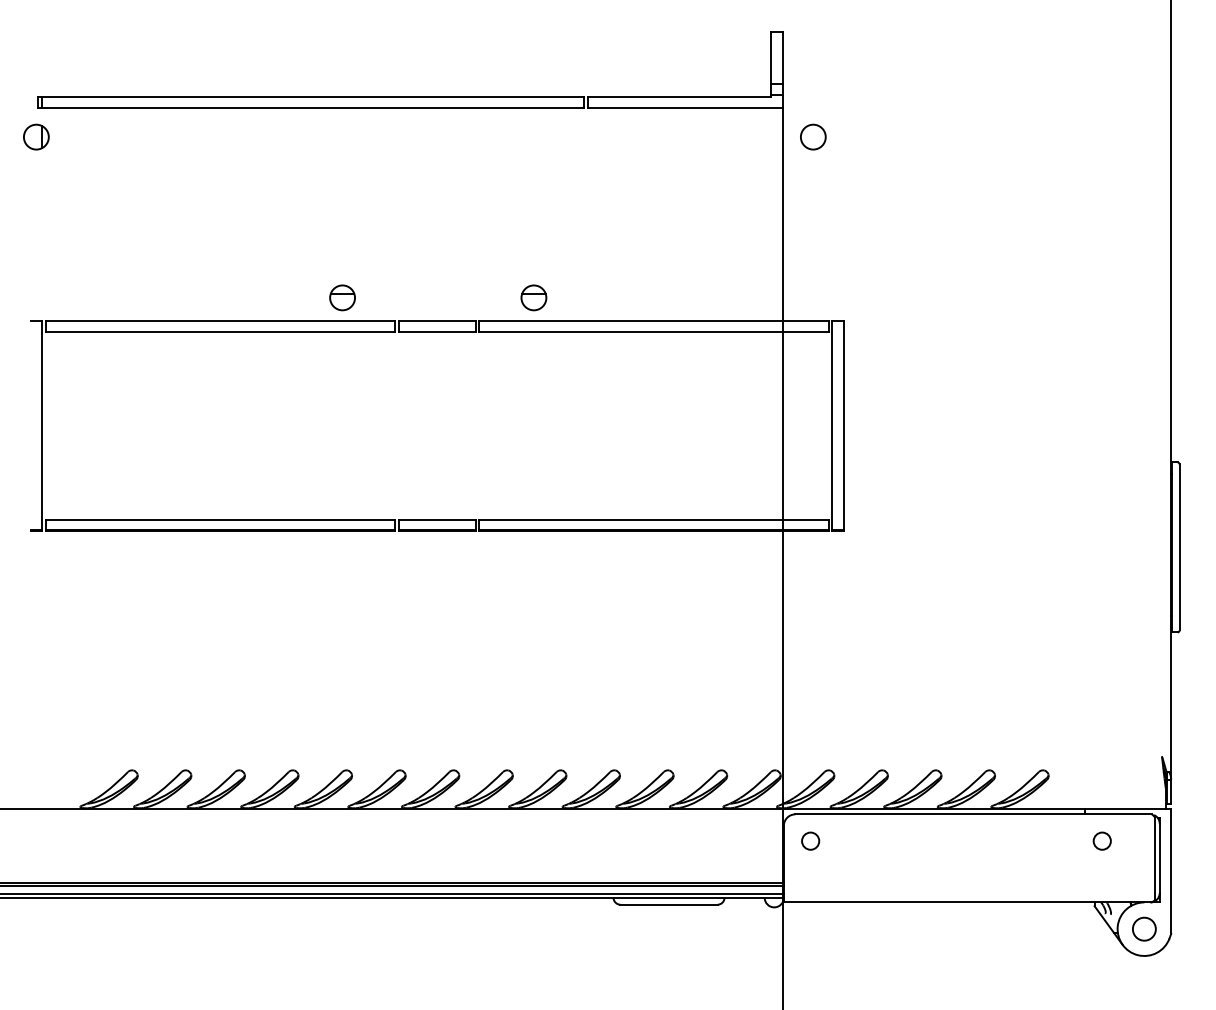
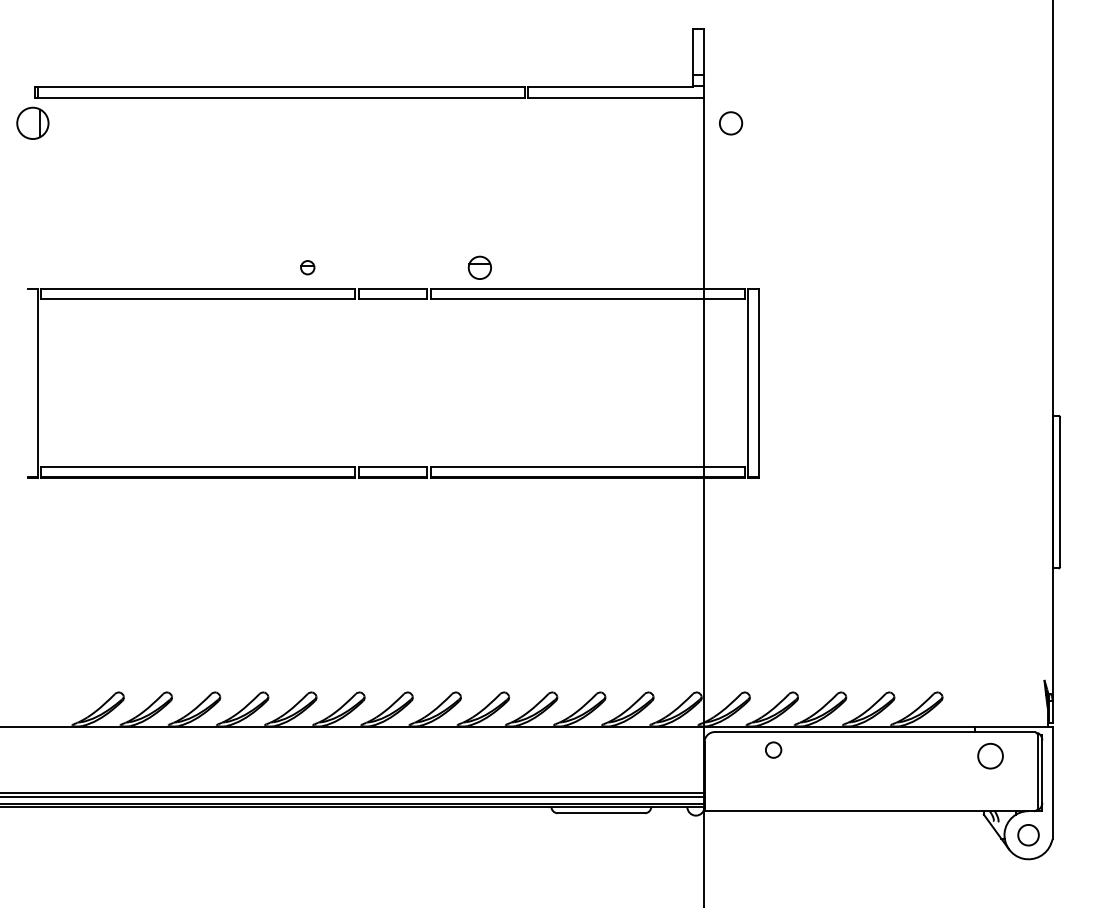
part: (36, 137) -> (32, 123), size x1.4
part: (342, 297) -> (307, 267), size x0.6
circle: (810, 840) -> (773, 749), moved
circle: (1102, 840) -> (990, 755), size x1.6

